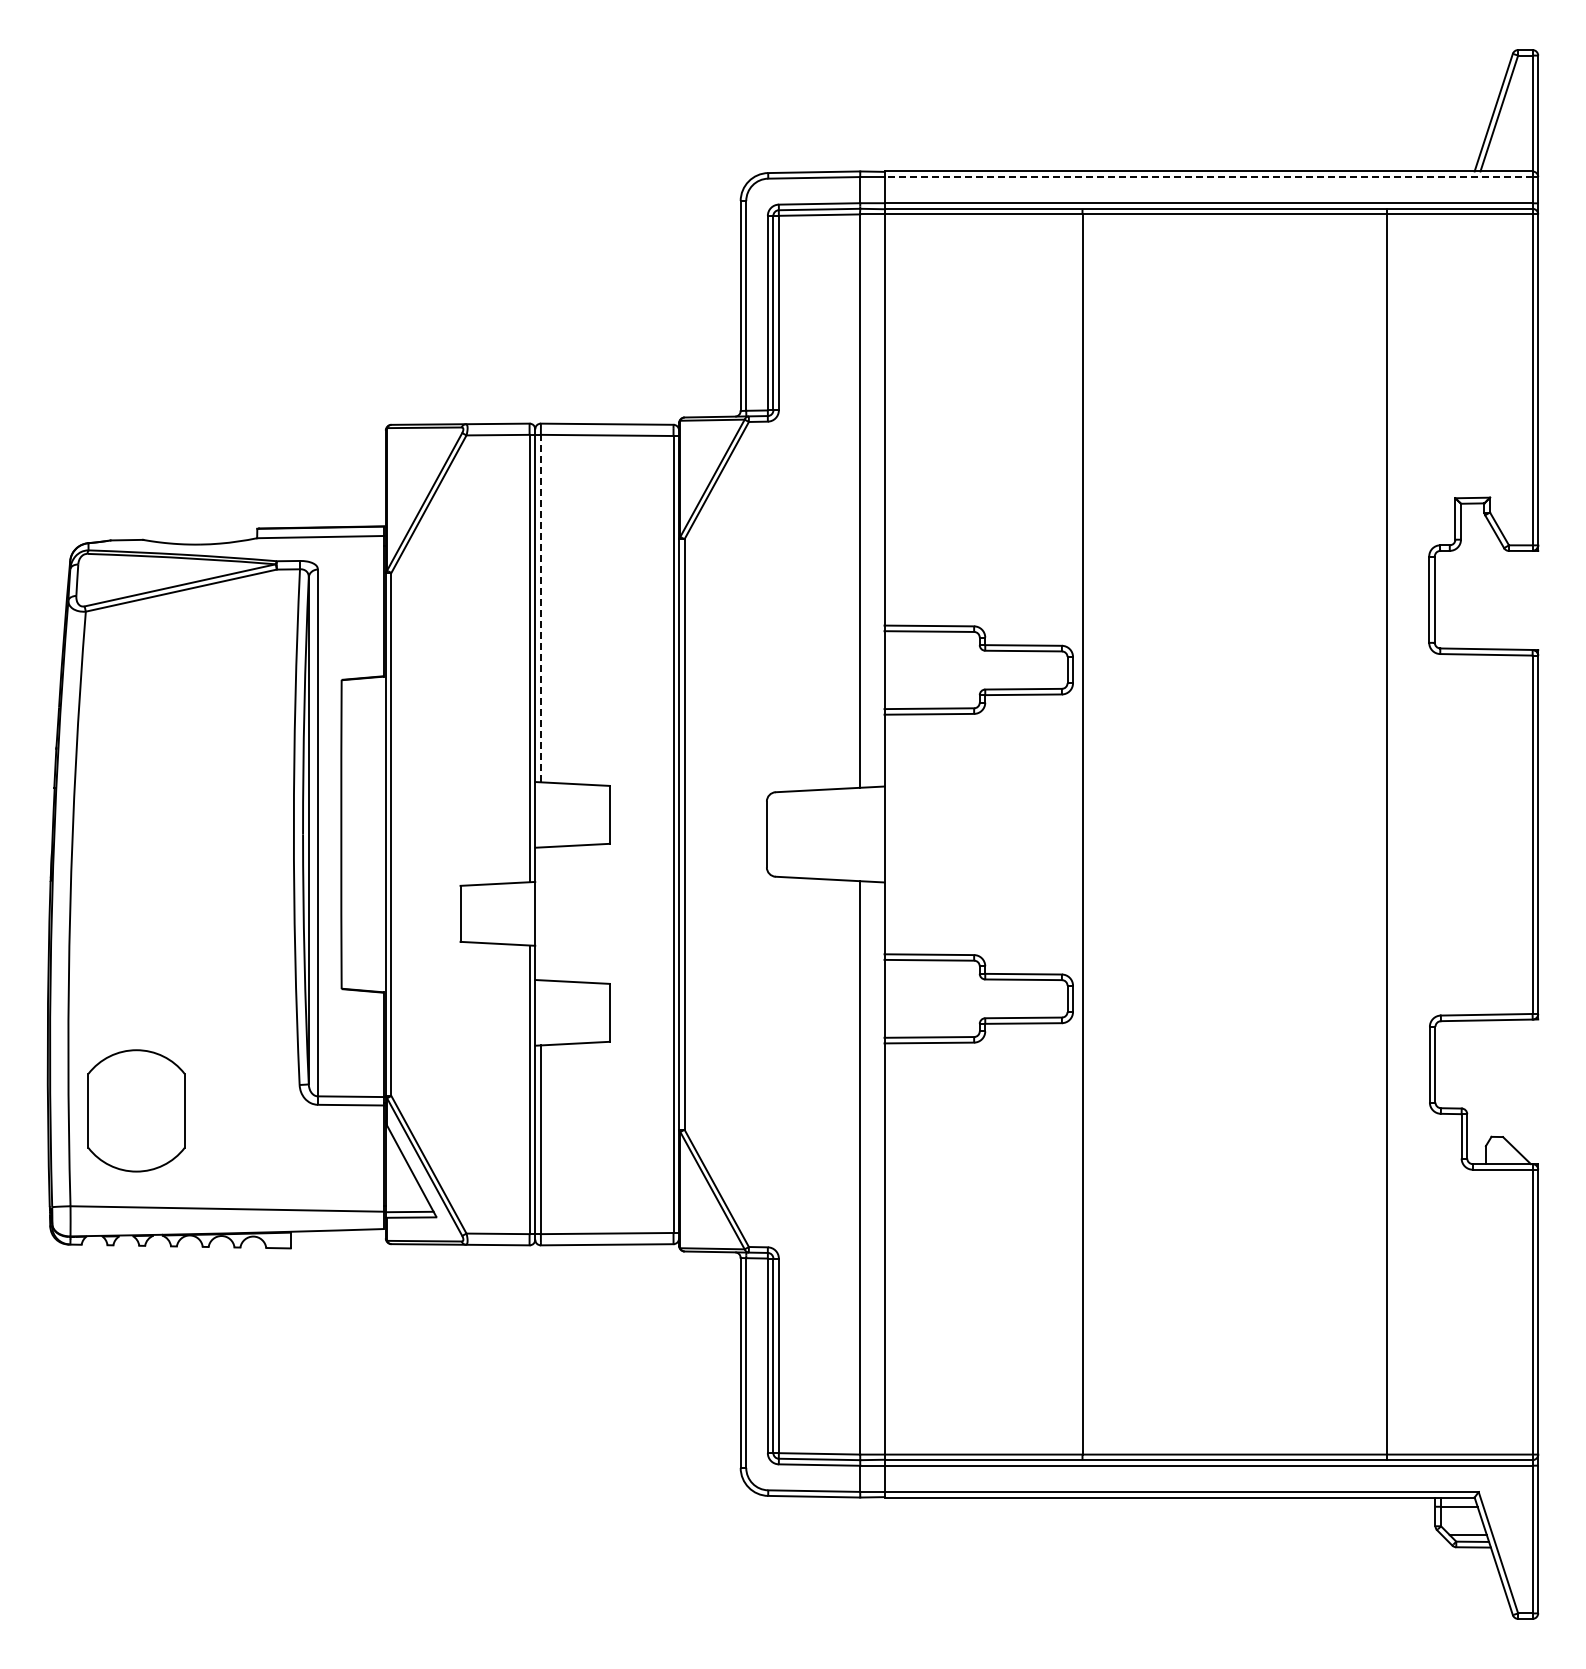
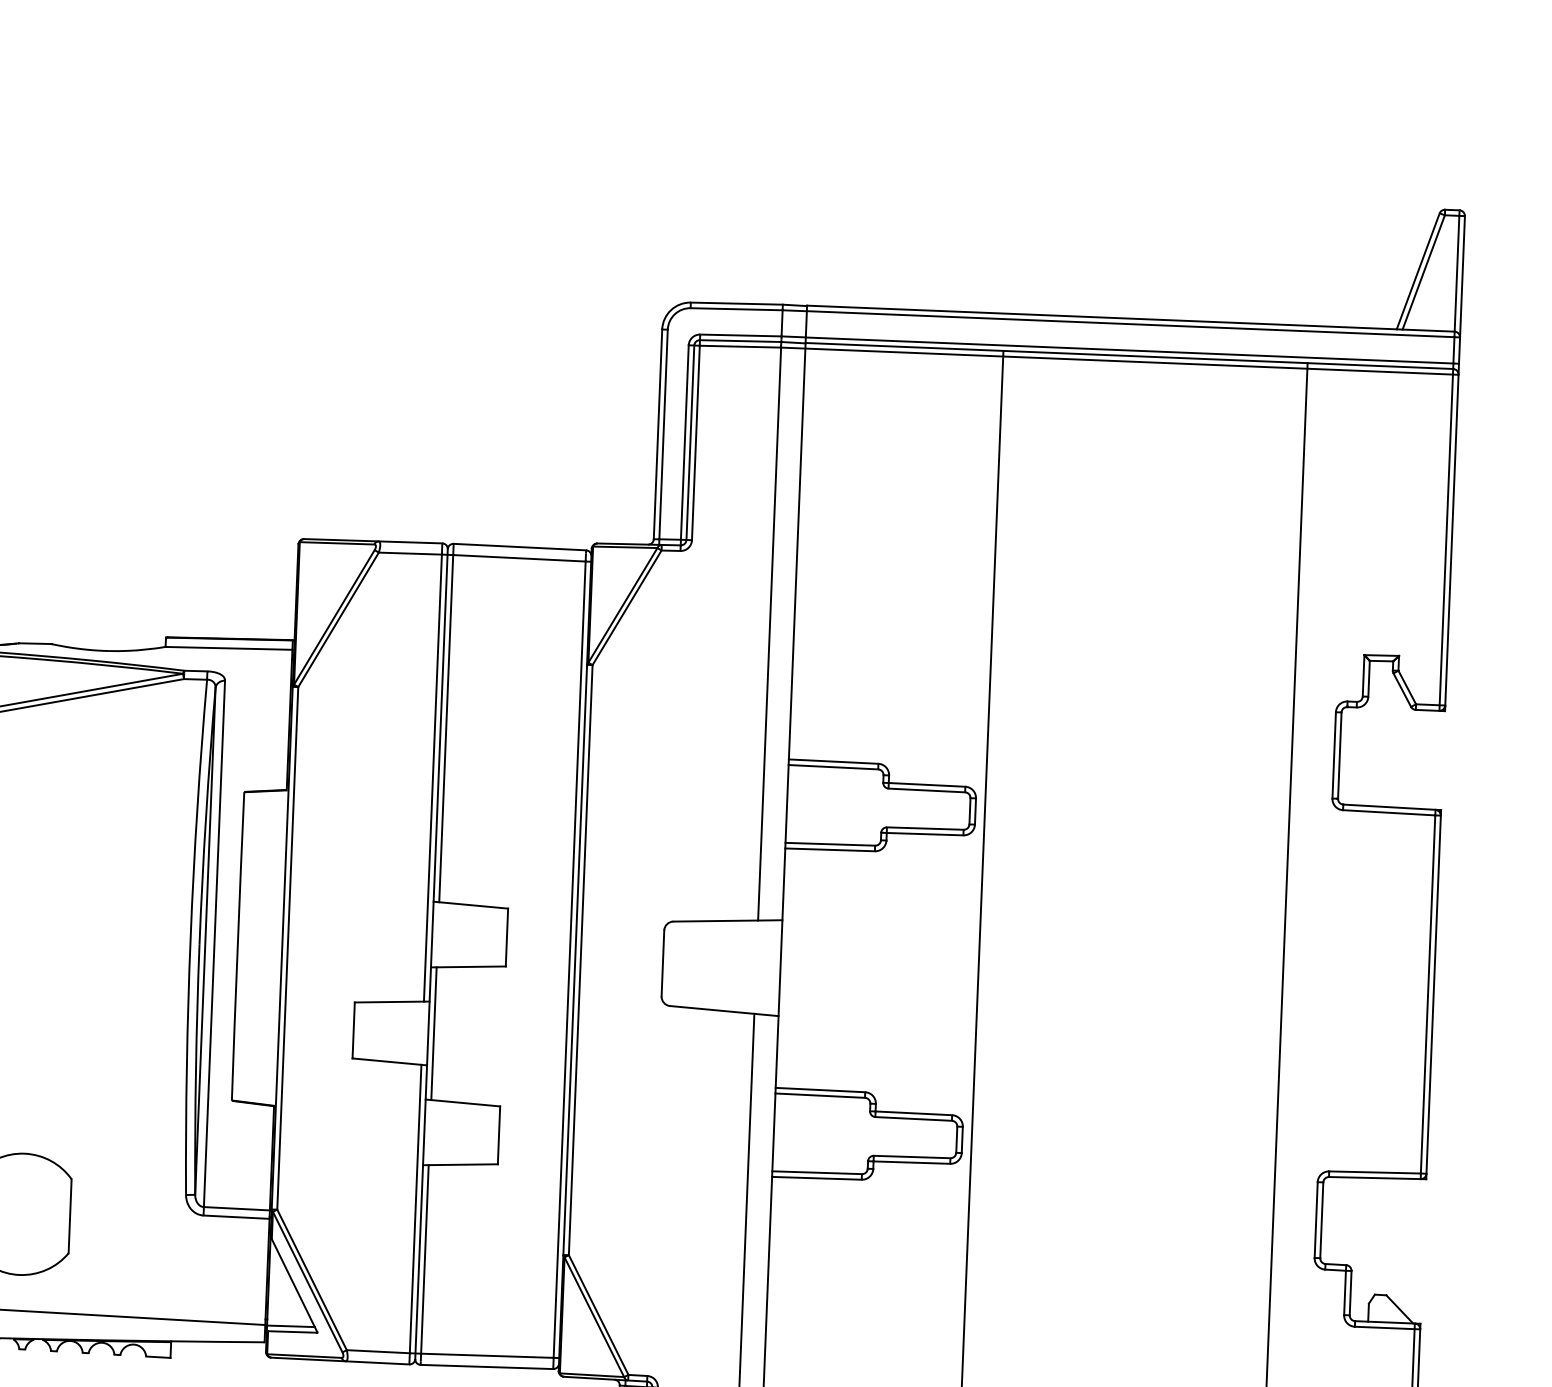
line: (1208, 176) -> (1130, 323), dashed -> solid
line: (540, 608) -> (445, 728), dashed -> solid
line: (540, 913) -> (433, 1033), added

